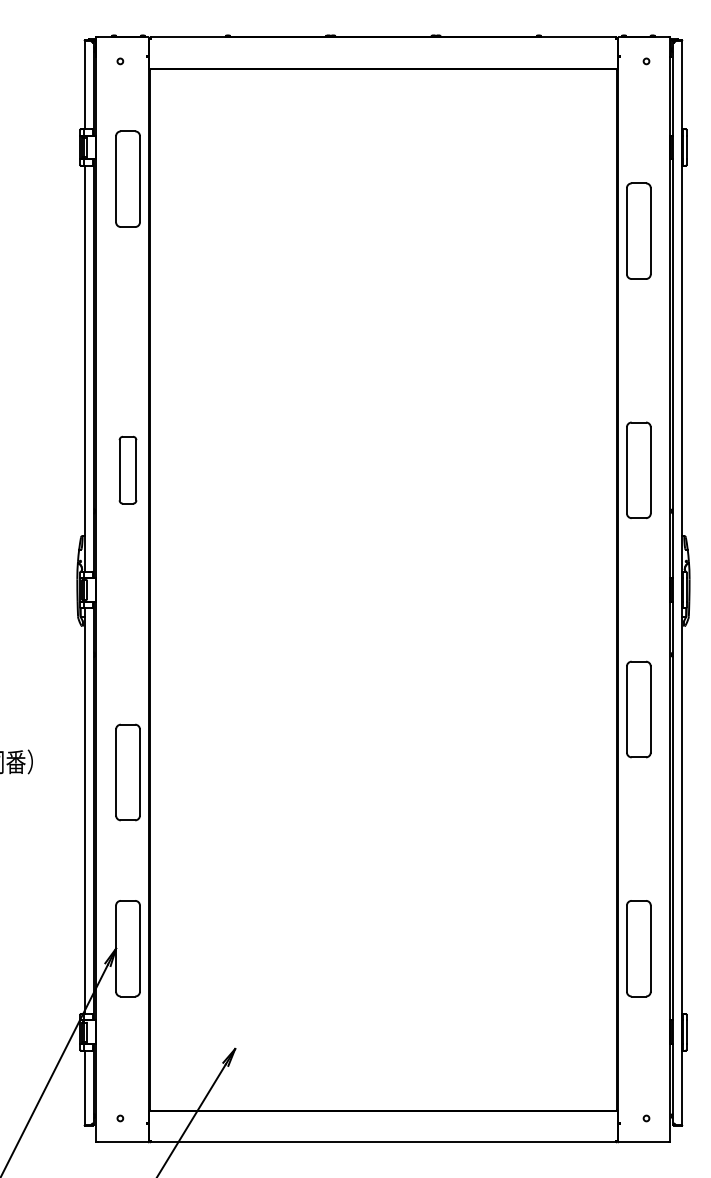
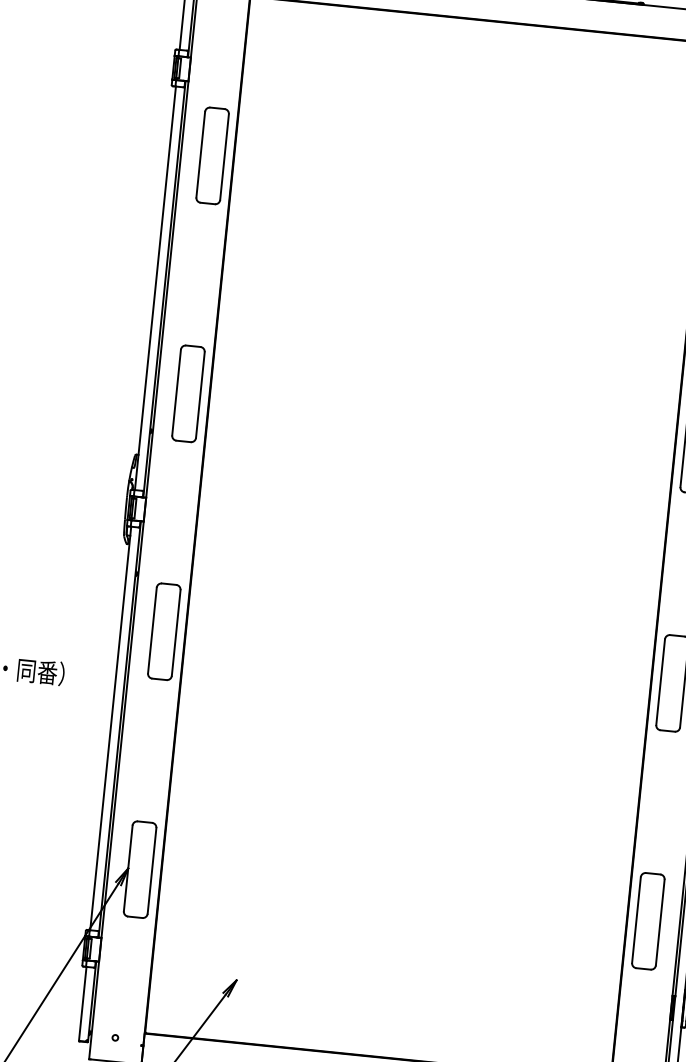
part: (127, 178) -> (212, 155), moved
part: (127, 469) -> (188, 392), size x1.43
part: (127, 772) -> (163, 631), moved

